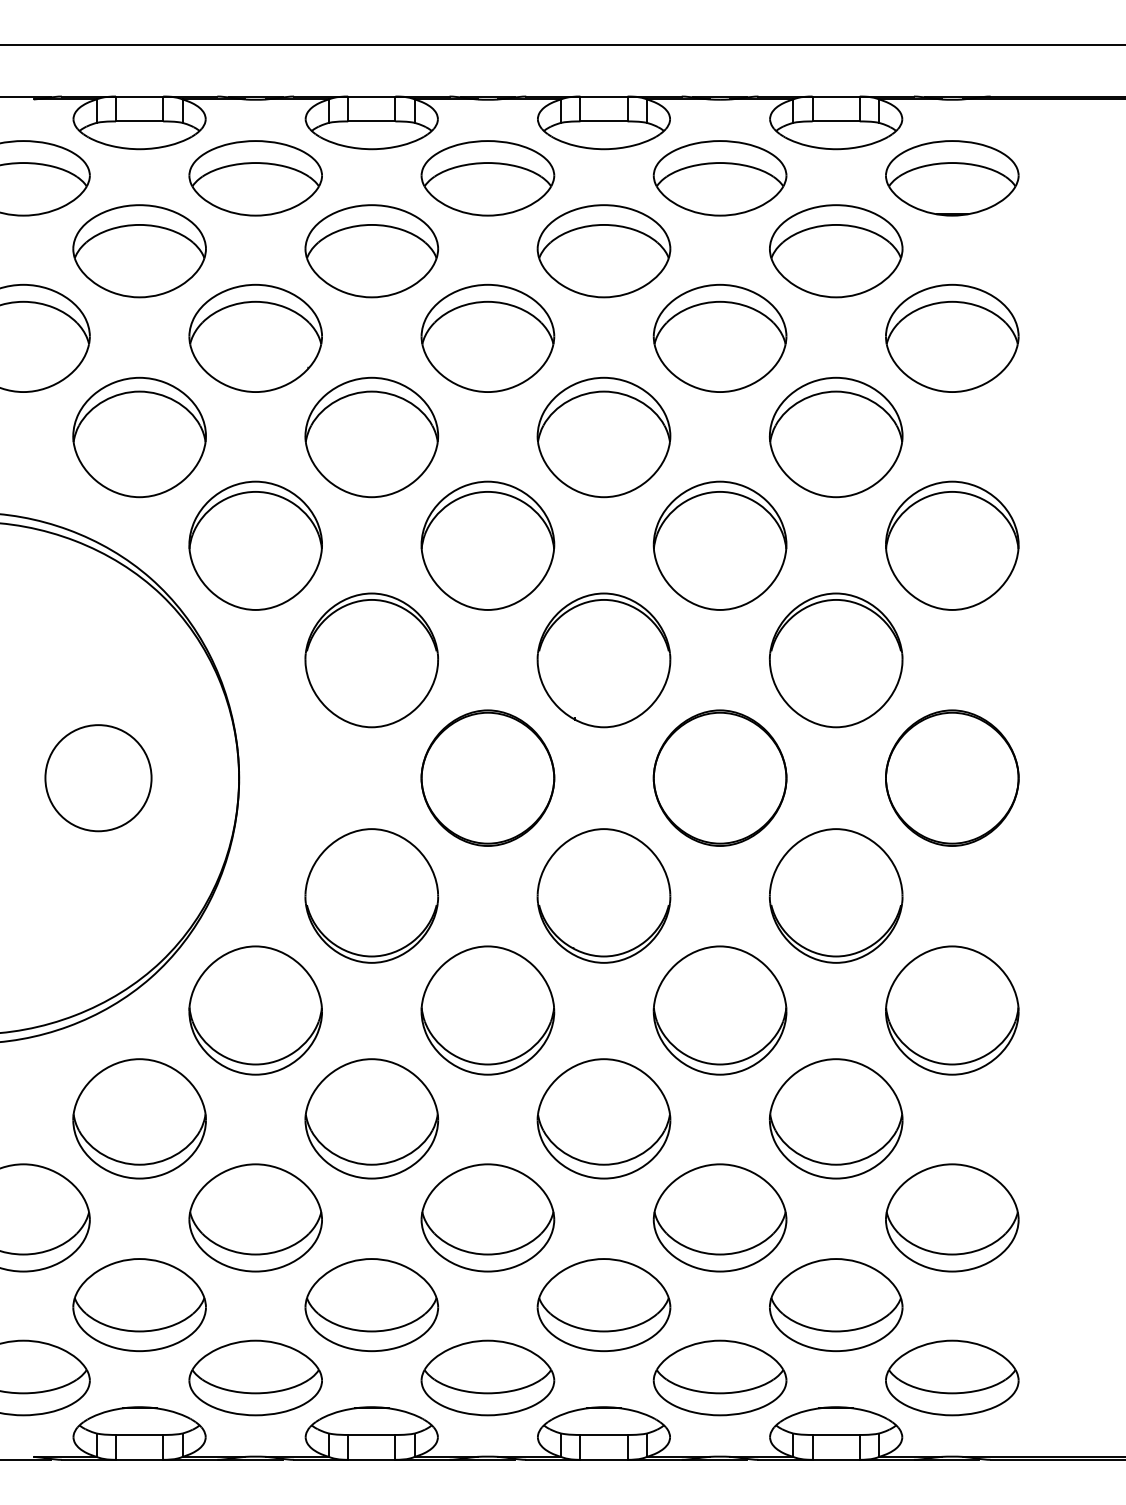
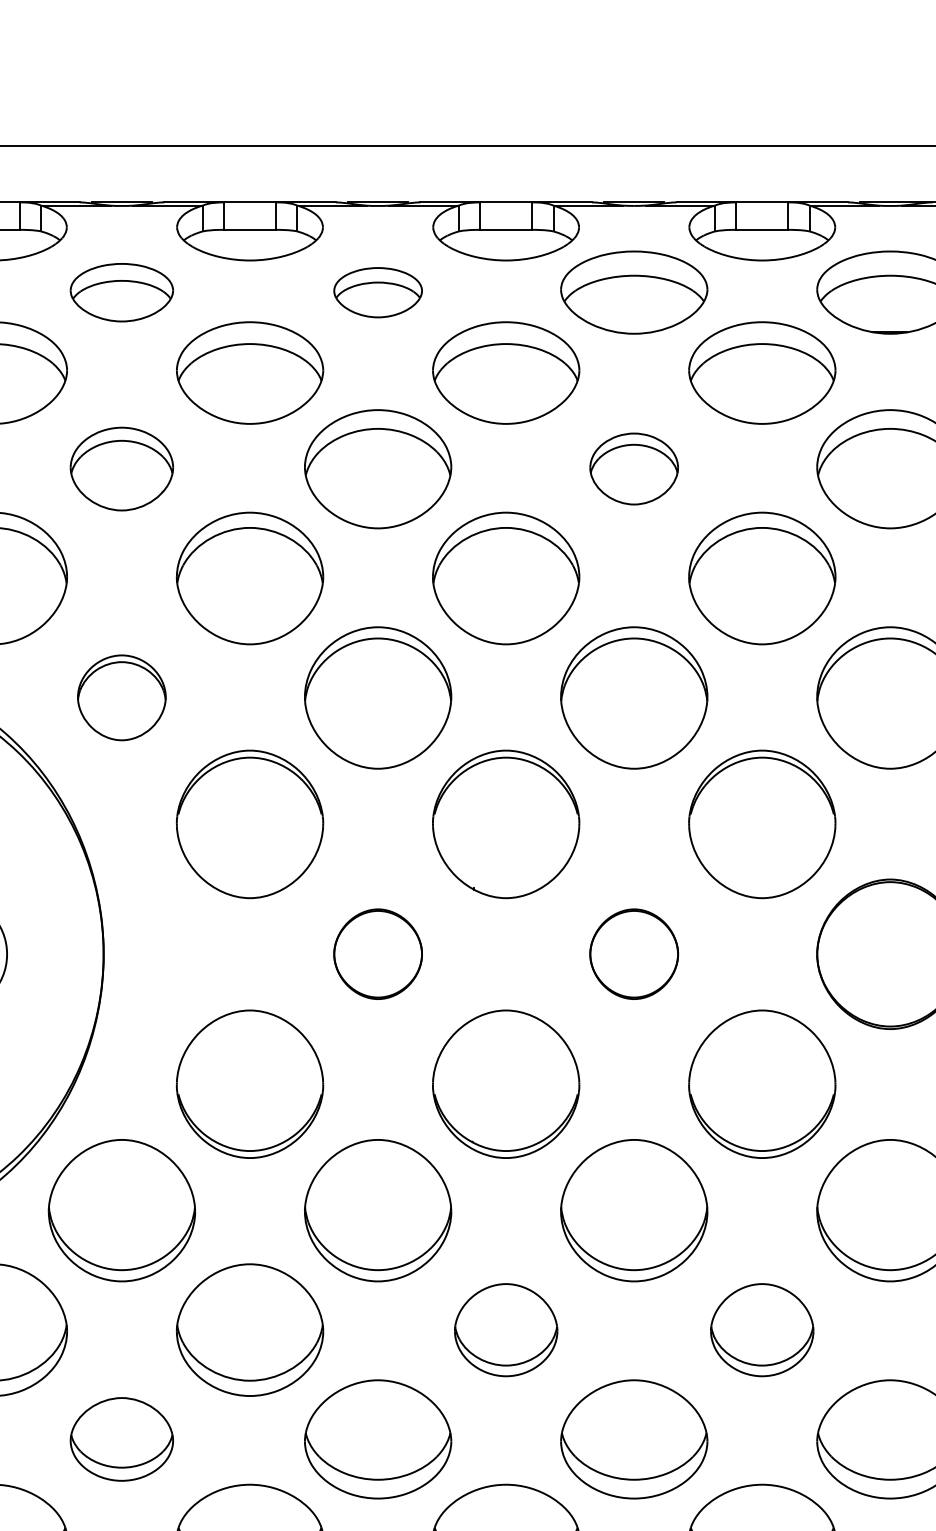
part: (255, 178) -> (121, 292), size x0.7
part: (487, 178) -> (377, 292), size x0.6
part: (255, 337) -> (121, 468), size x0.7
part: (719, 337) -> (633, 468), size x0.6
part: (255, 545) -> (121, 697), size x0.6
part: (487, 777) -> (377, 953), size x0.6
part: (719, 777) -> (633, 953), size x0.6
part: (603, 1118) -> (505, 1329), size x0.7
part: (835, 1118) -> (761, 1329), size x0.7
part: (255, 1217) -> (121, 1438), size x0.7

